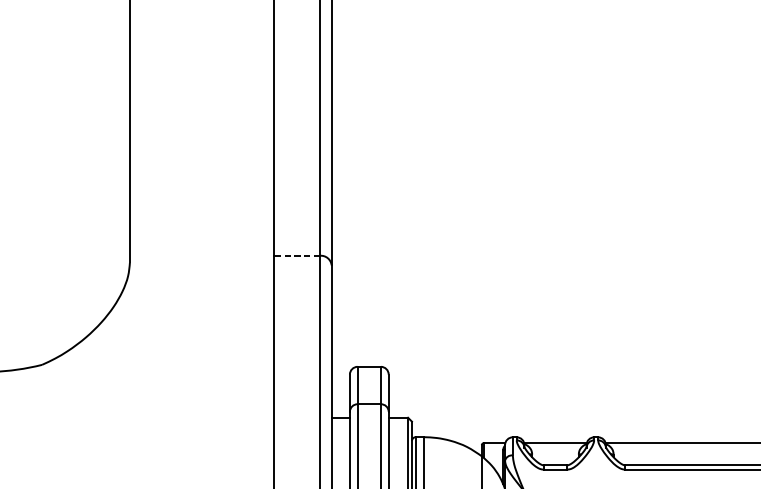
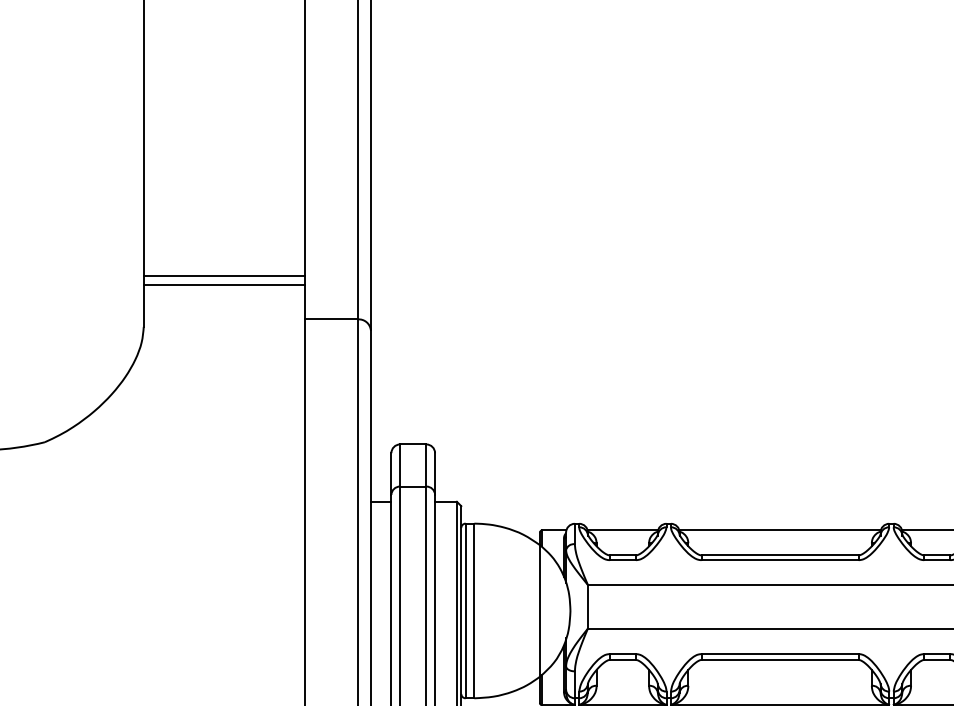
line: (201, 217) -> (224, 276), added
line: (201, 225) -> (224, 285), added
line: (296, 255) -> (331, 319), dashed -> solid

